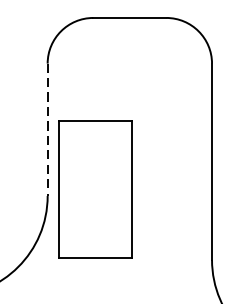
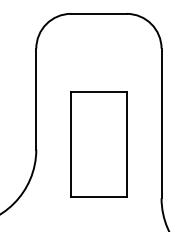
line: (47, 130) -> (36, 99), dashed -> solid
part: (95, 189) -> (98, 144), moved

